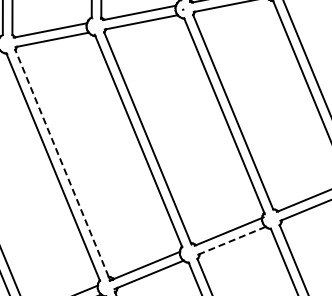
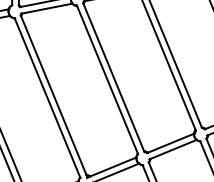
line: (62, 163) -> (54, 95), dashed -> solid
line: (232, 240) -> (173, 149), dashed -> solid

